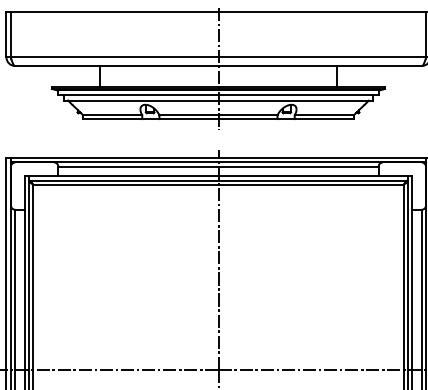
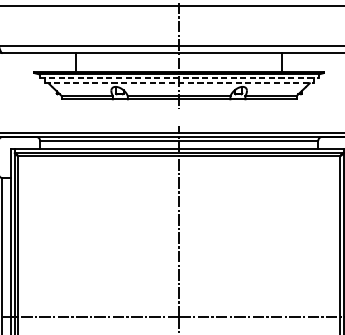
line: (218, 94) -> (179, 77), solid -> dashed
line: (218, 100) -> (179, 83), solid -> dashed

